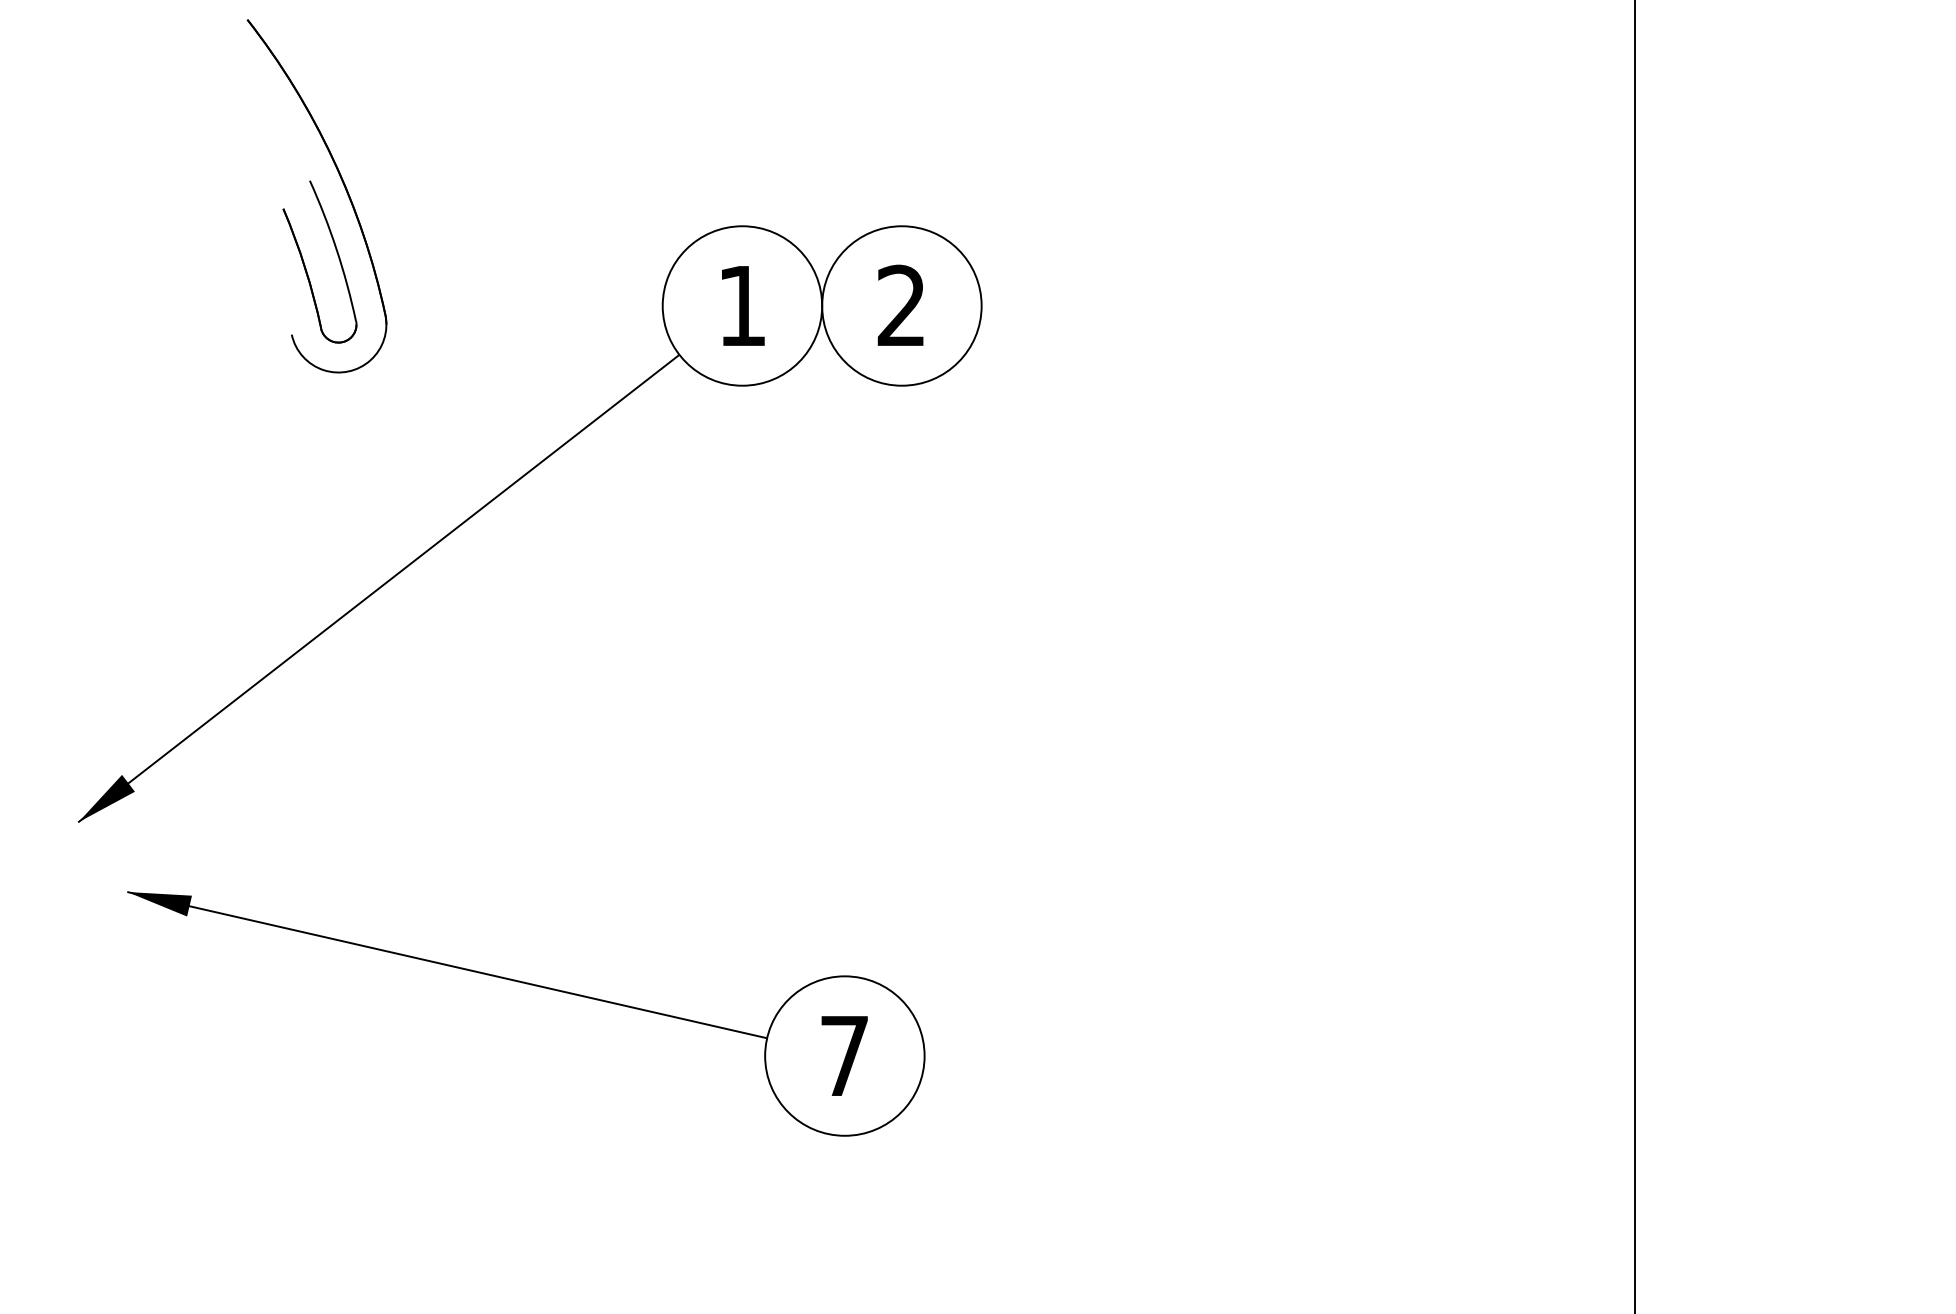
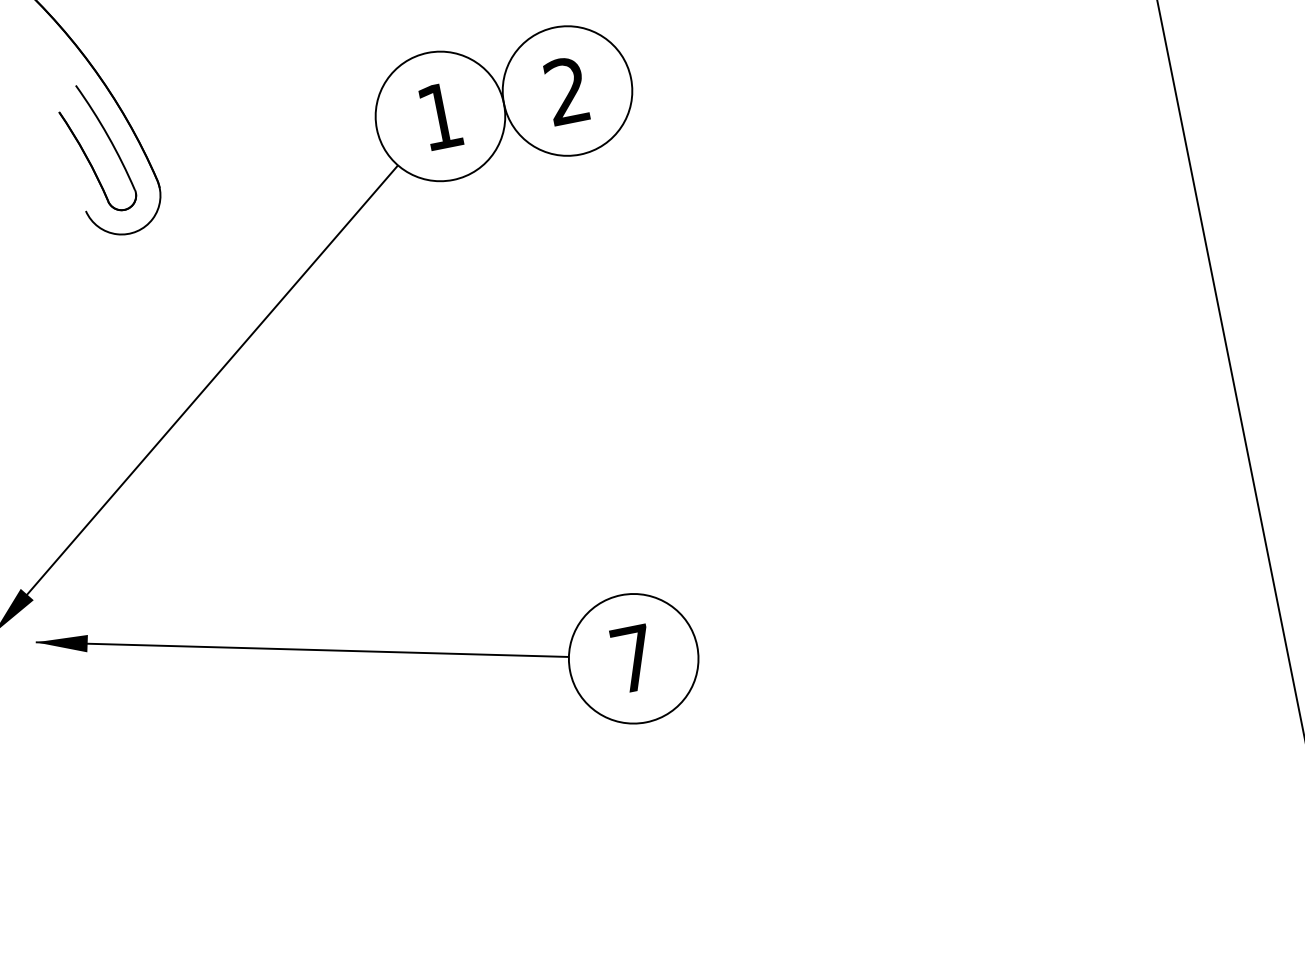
part: (530, 985) -> (371, 652), moved

